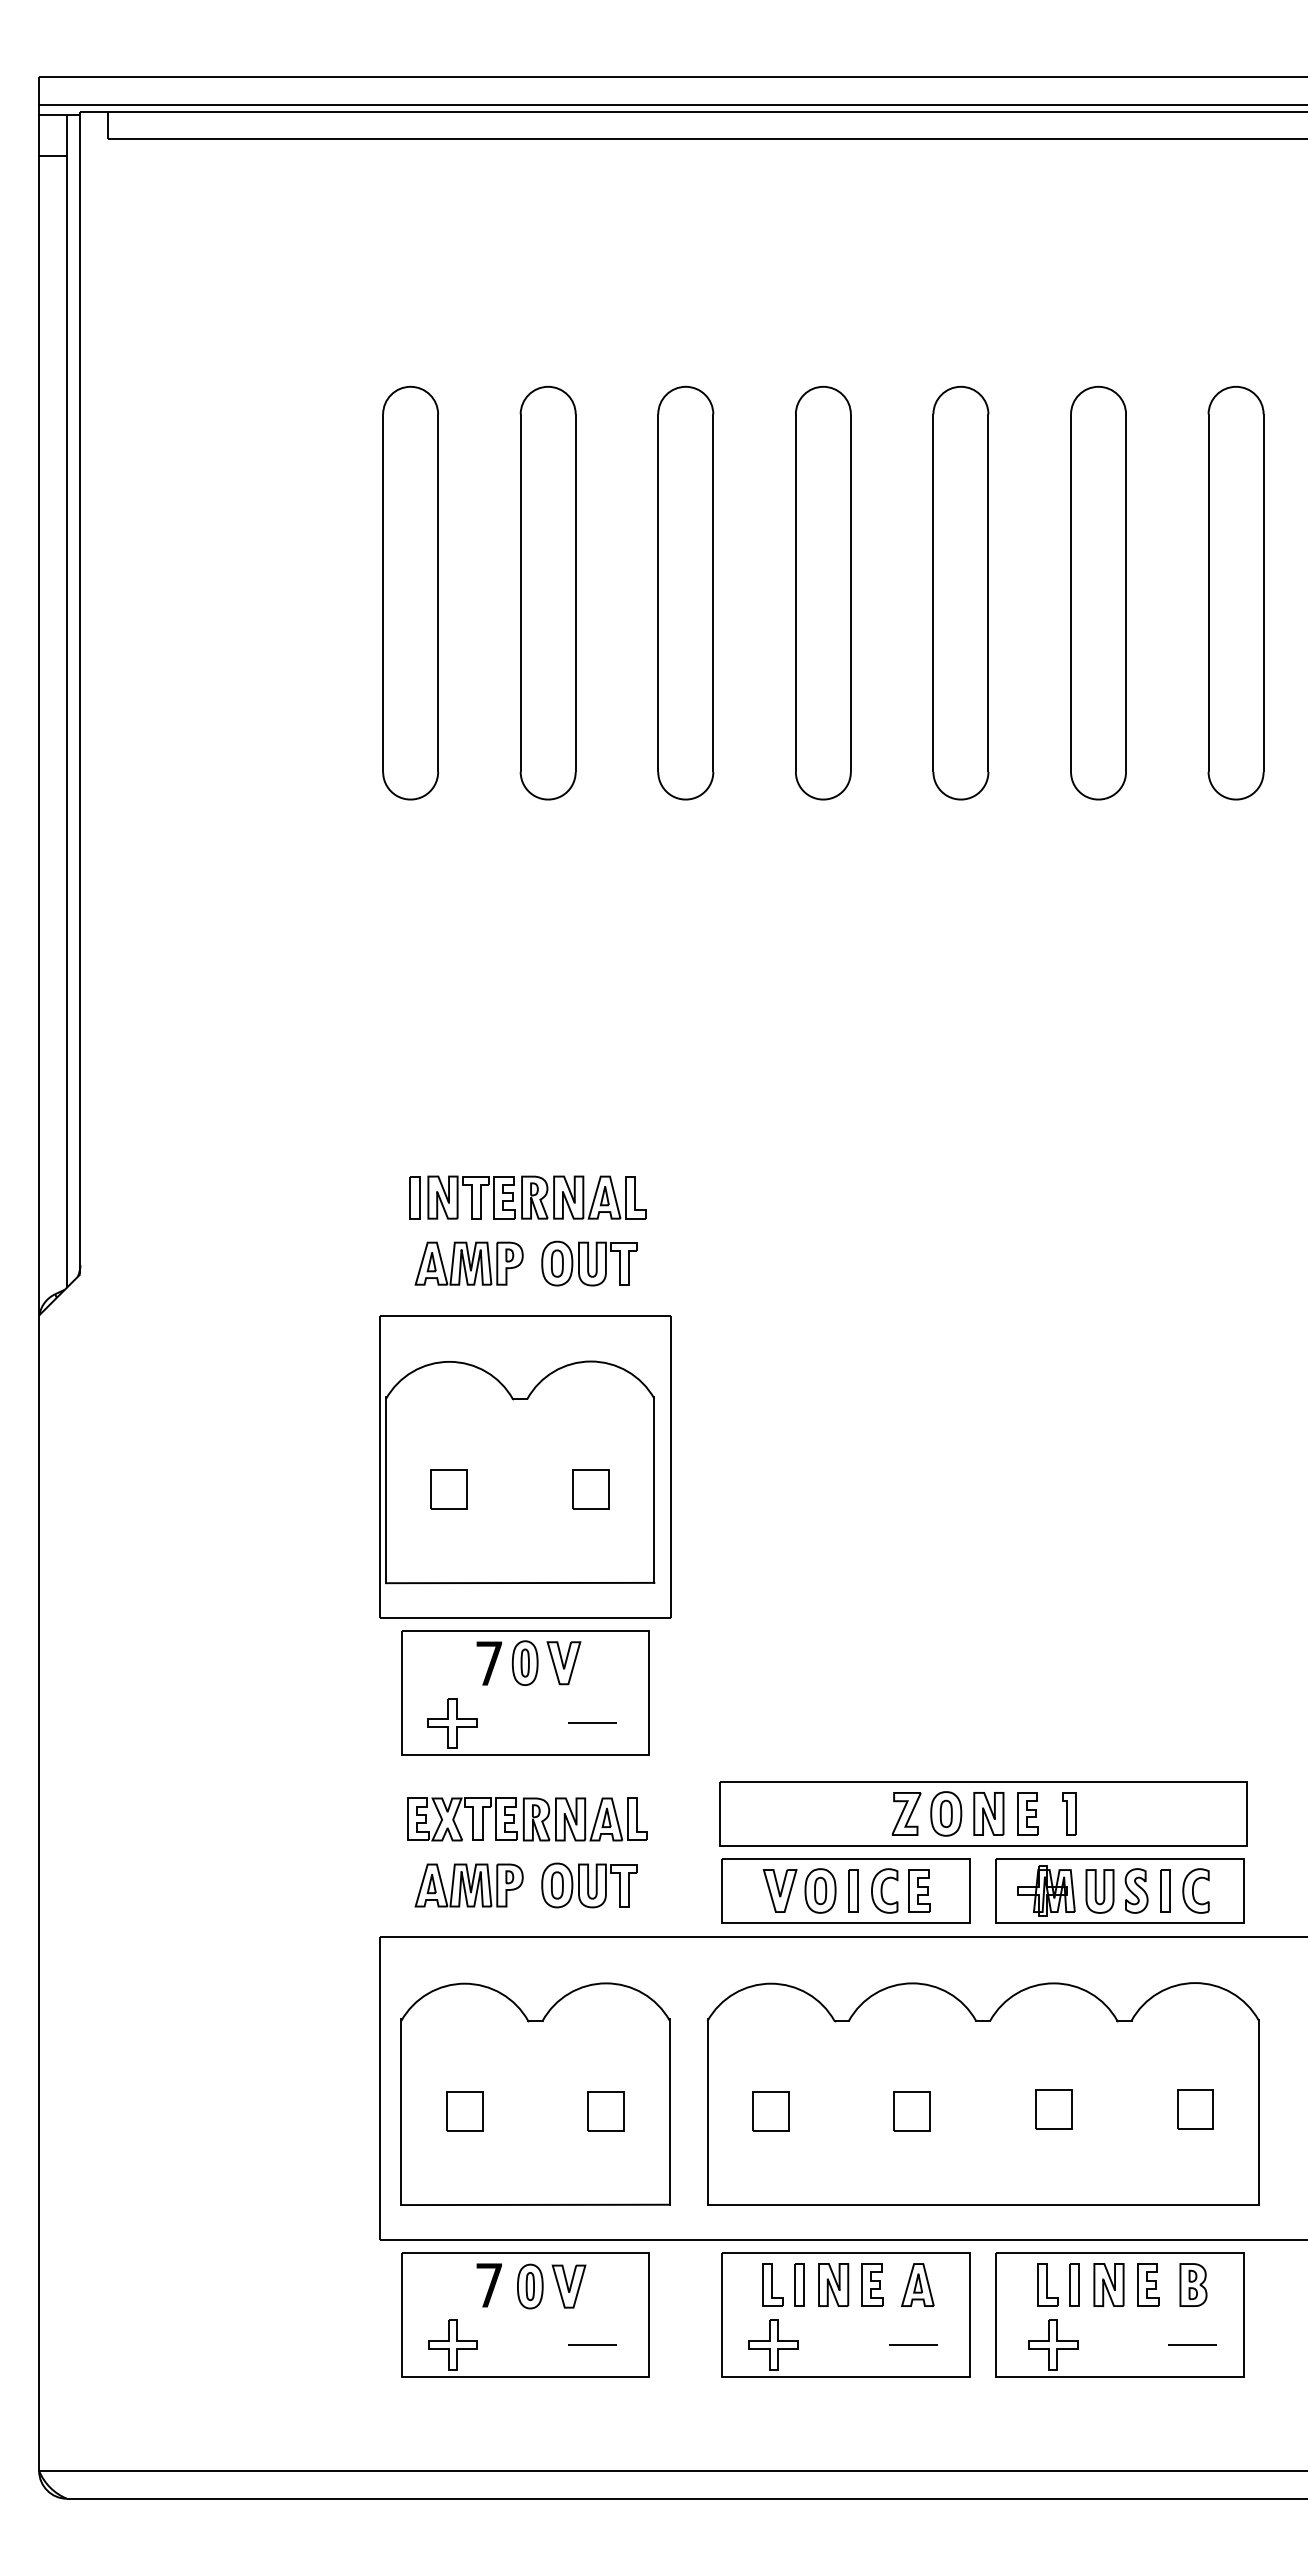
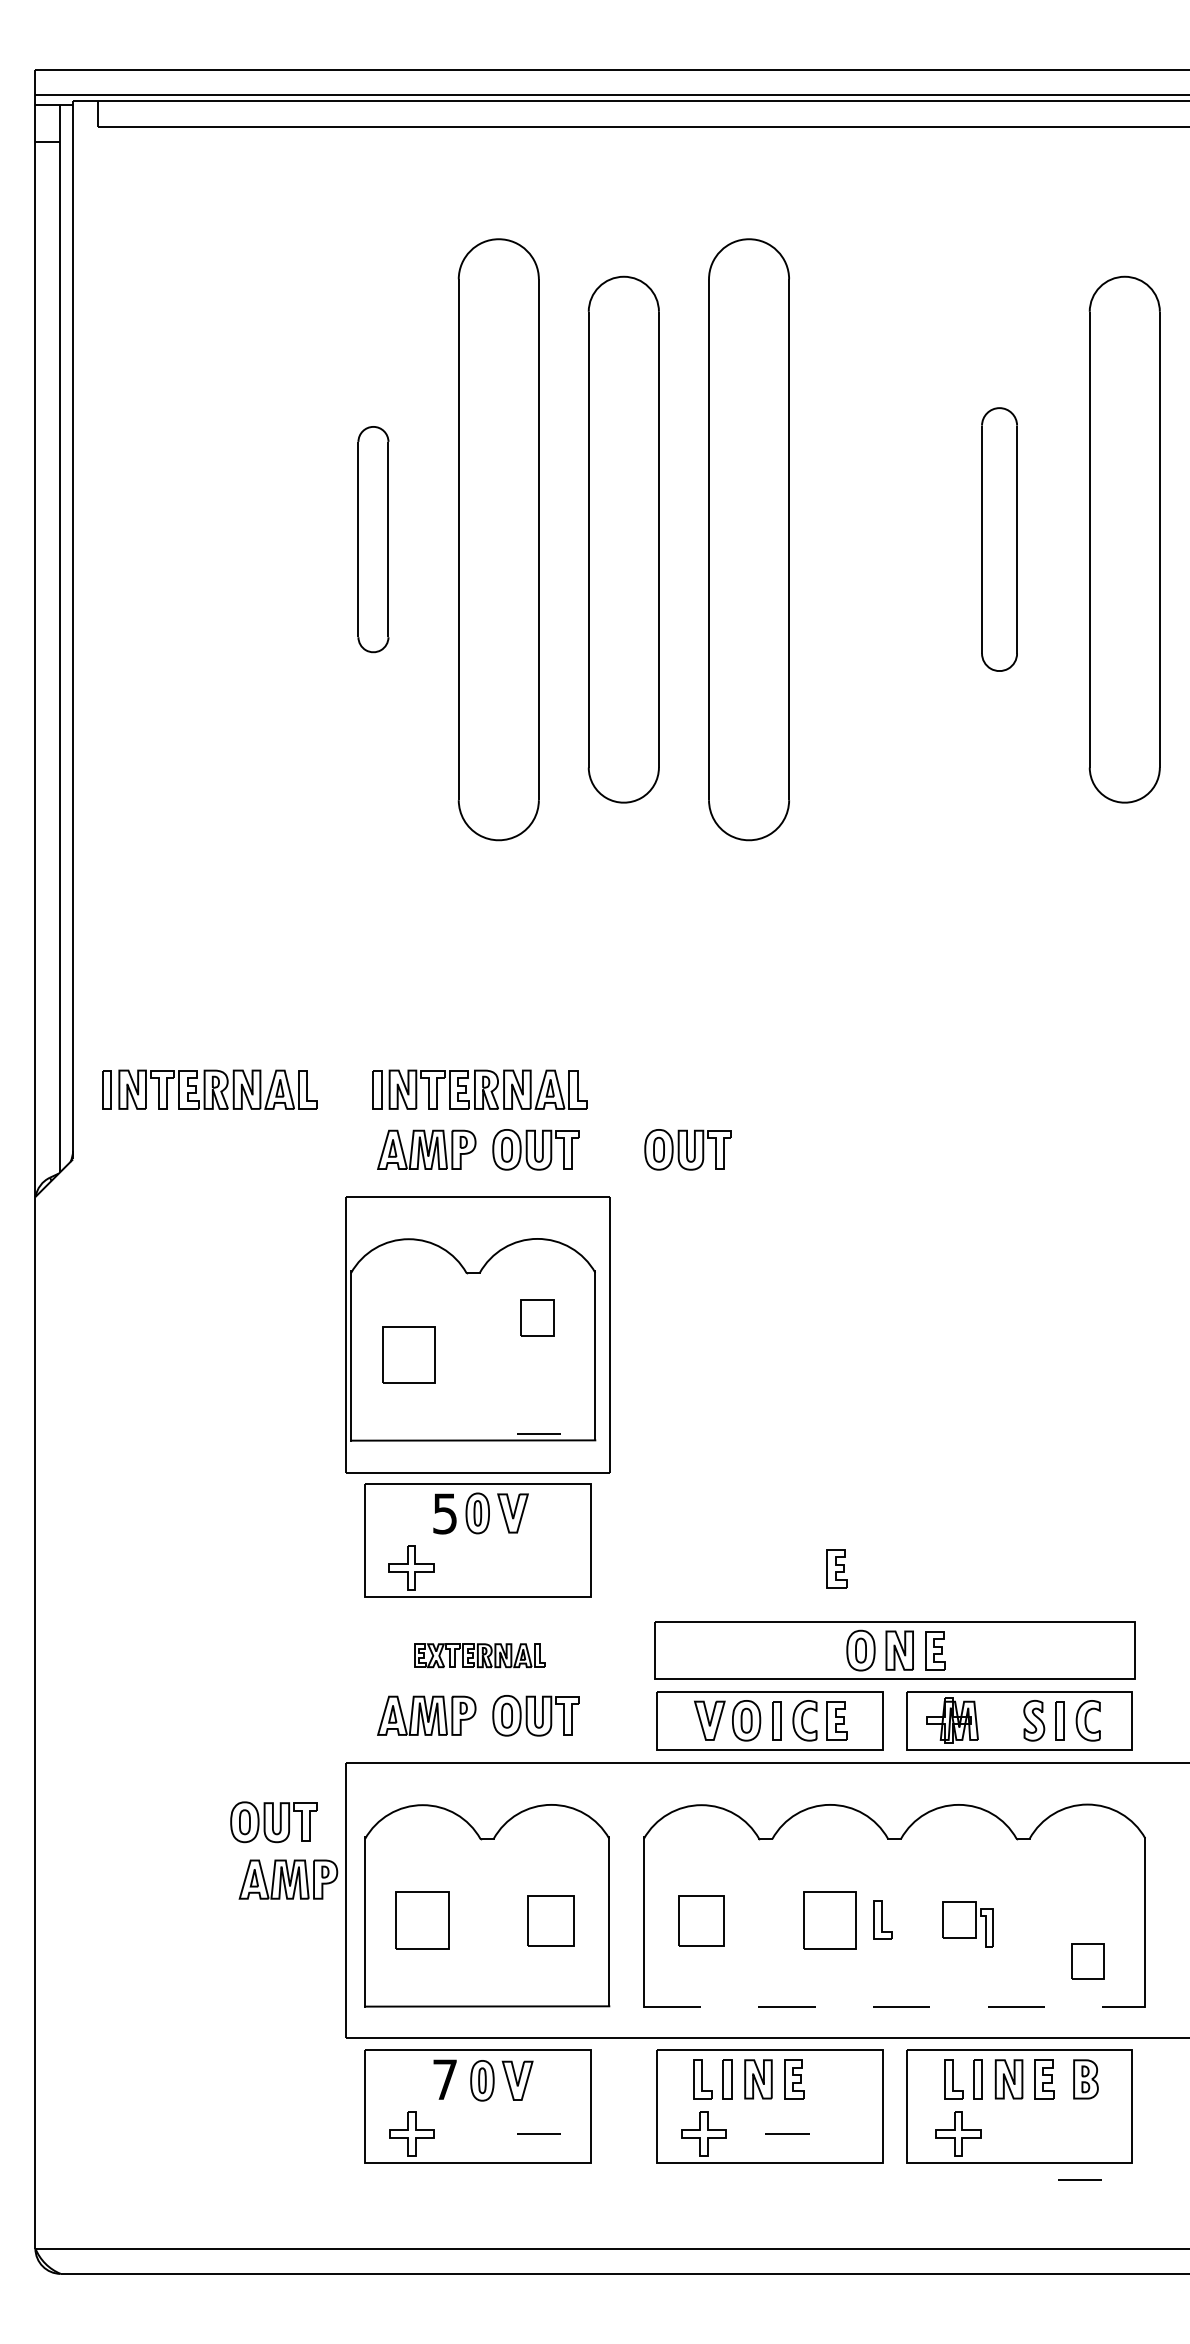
part: (410, 592) -> (373, 539), size x0.6
part: (547, 592) -> (498, 539), size x1.6
part: (685, 592) -> (623, 539), size x1.4
part: (823, 592) -> (749, 539), size x1.6
part: (960, 592) -> (873, 539), removed
part: (1098, 592) -> (999, 539), size x0.7
part: (1235, 592) -> (1124, 539), size x1.4
part: (230, 1197) -> (209, 1089), added
part: (756, 1263) -> (688, 1149), added
part: (448, 1489) -> (407, 1355), size x1.6
part: (590, 1489) -> (537, 1318), moved
text: (489, 1663) -> (445, 1513), 7 -> 5
line: (592, 1722) -> (539, 1433), moved
part: (919, 1723) -> (836, 1568), added
part: (906, 1813) -> (824, 1650), removed
part: (1069, 1813) -> (987, 1927), moved
part: (527, 1819) -> (479, 1655), size x0.6
part: (1099, 1891) -> (1000, 1721), removed
part: (301, 2002) -> (274, 1822), added
part: (316, 2065) -> (287, 1879), added
part: (969, 2109) -> (882, 1919), added
part: (1195, 2109) -> (1087, 1961), moved
part: (464, 2111) -> (422, 1921), size x1.6
part: (605, 2111) -> (550, 1921), size x1.4
part: (770, 2111) -> (701, 1921), size x1.4
part: (911, 2111) -> (829, 1921), size x1.6
line: (983, 2205) -> (894, 2007), solid -> dashed
part: (917, 2284) -> (834, 2078), removed
line: (913, 2344) -> (787, 2133), moved
line: (1192, 2344) -> (1079, 2179), moved

